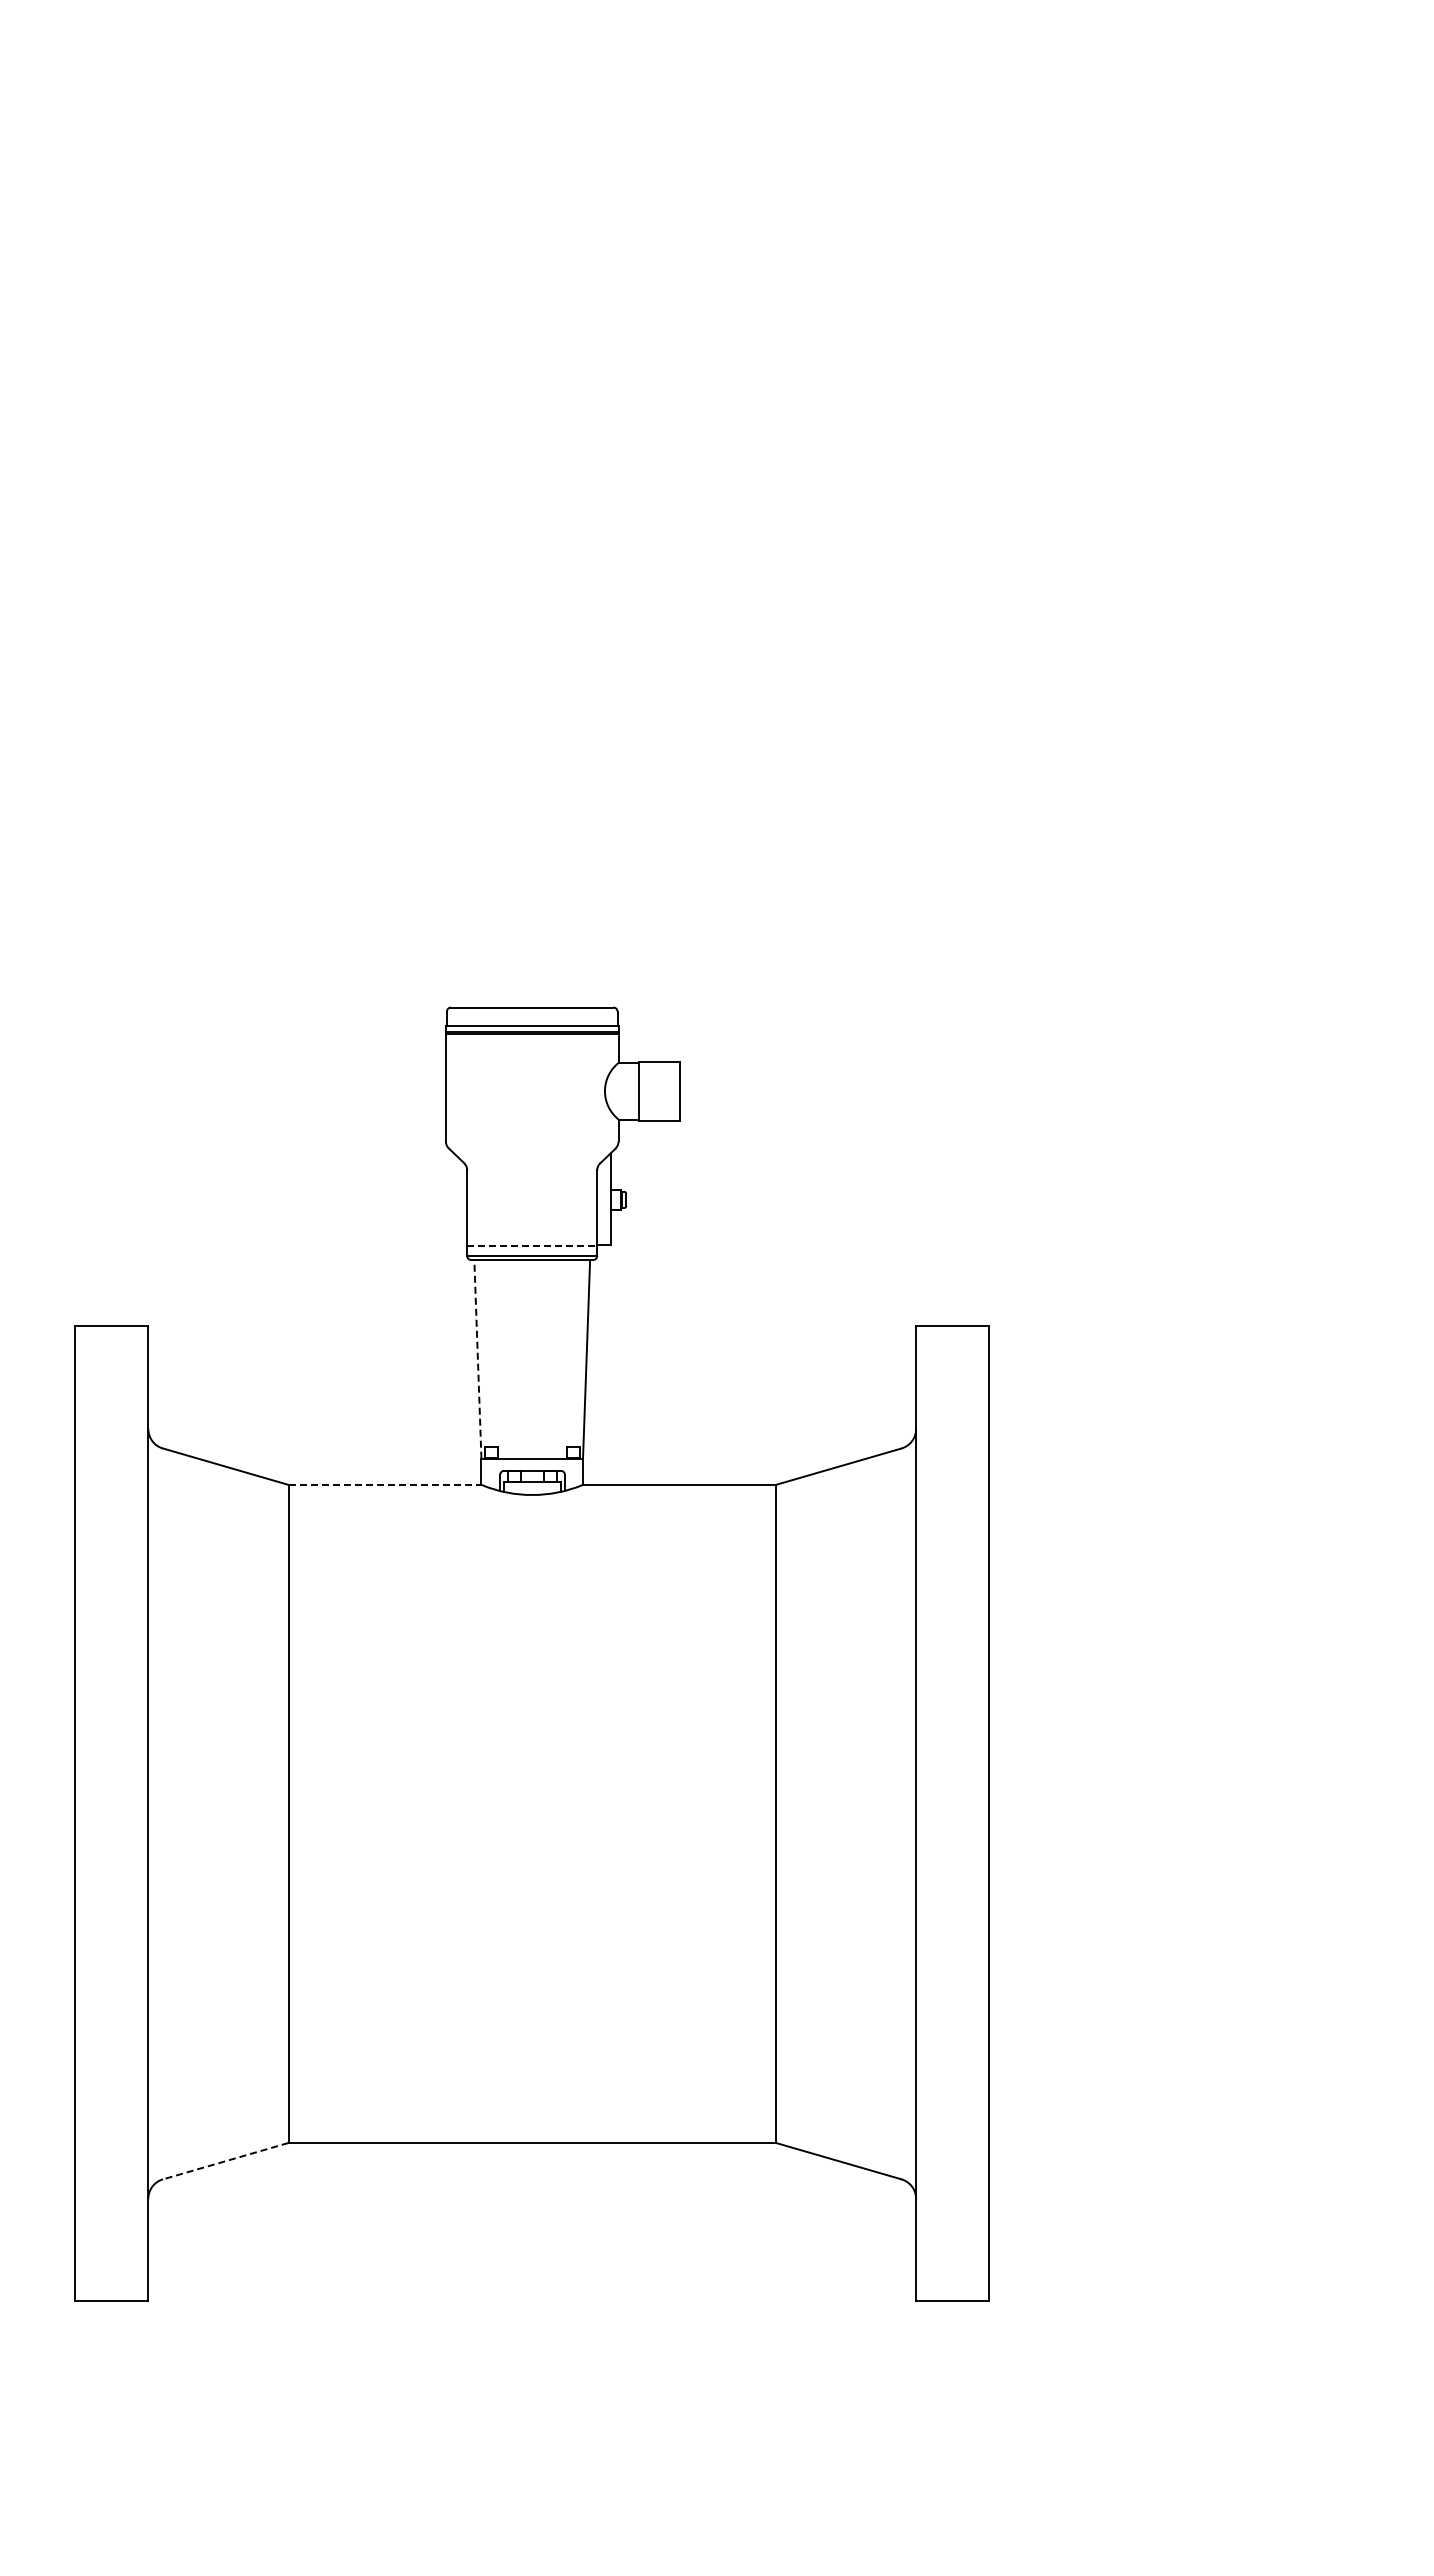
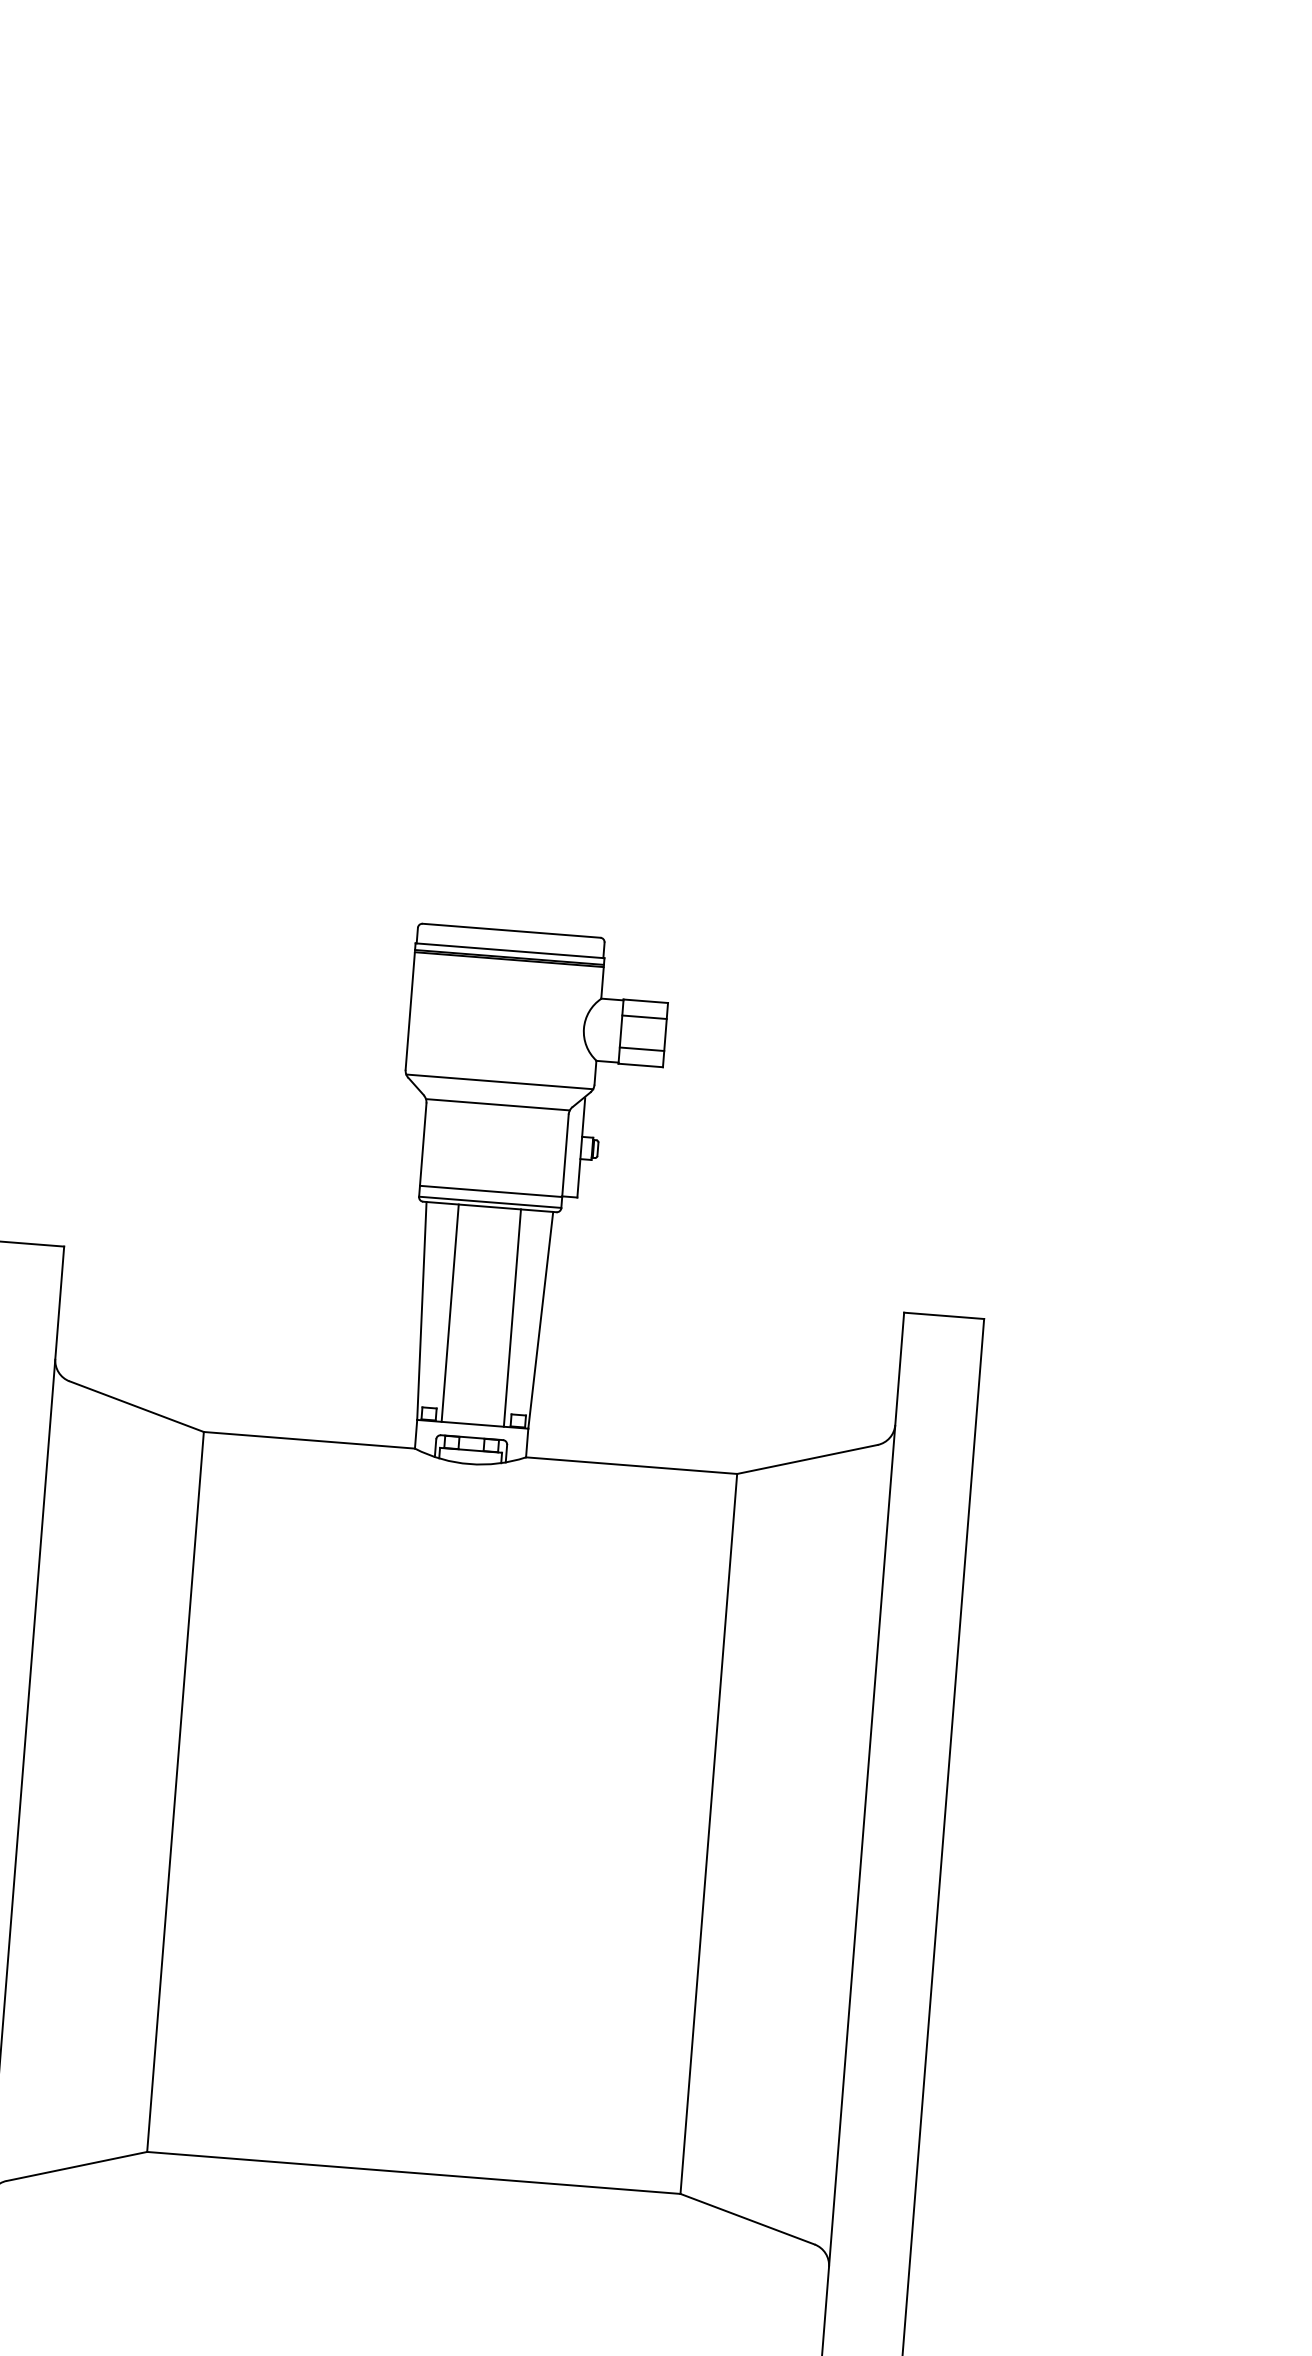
line: (658, 1076) -> (643, 1017), added
line: (658, 1105) -> (641, 1048), added
line: (531, 1145) -> (498, 1081), added
line: (532, 1166) -> (498, 1104), added
line: (532, 1245) -> (491, 1191), dashed -> solid
line: (477, 1358) -> (421, 1310), dashed -> solid
line: (503, 1359) -> (449, 1313), added
line: (560, 1359) -> (512, 1318), added
line: (385, 1484) -> (310, 1439), dashed -> solid
line: (225, 2161) -> (76, 2166), dashed -> solid

